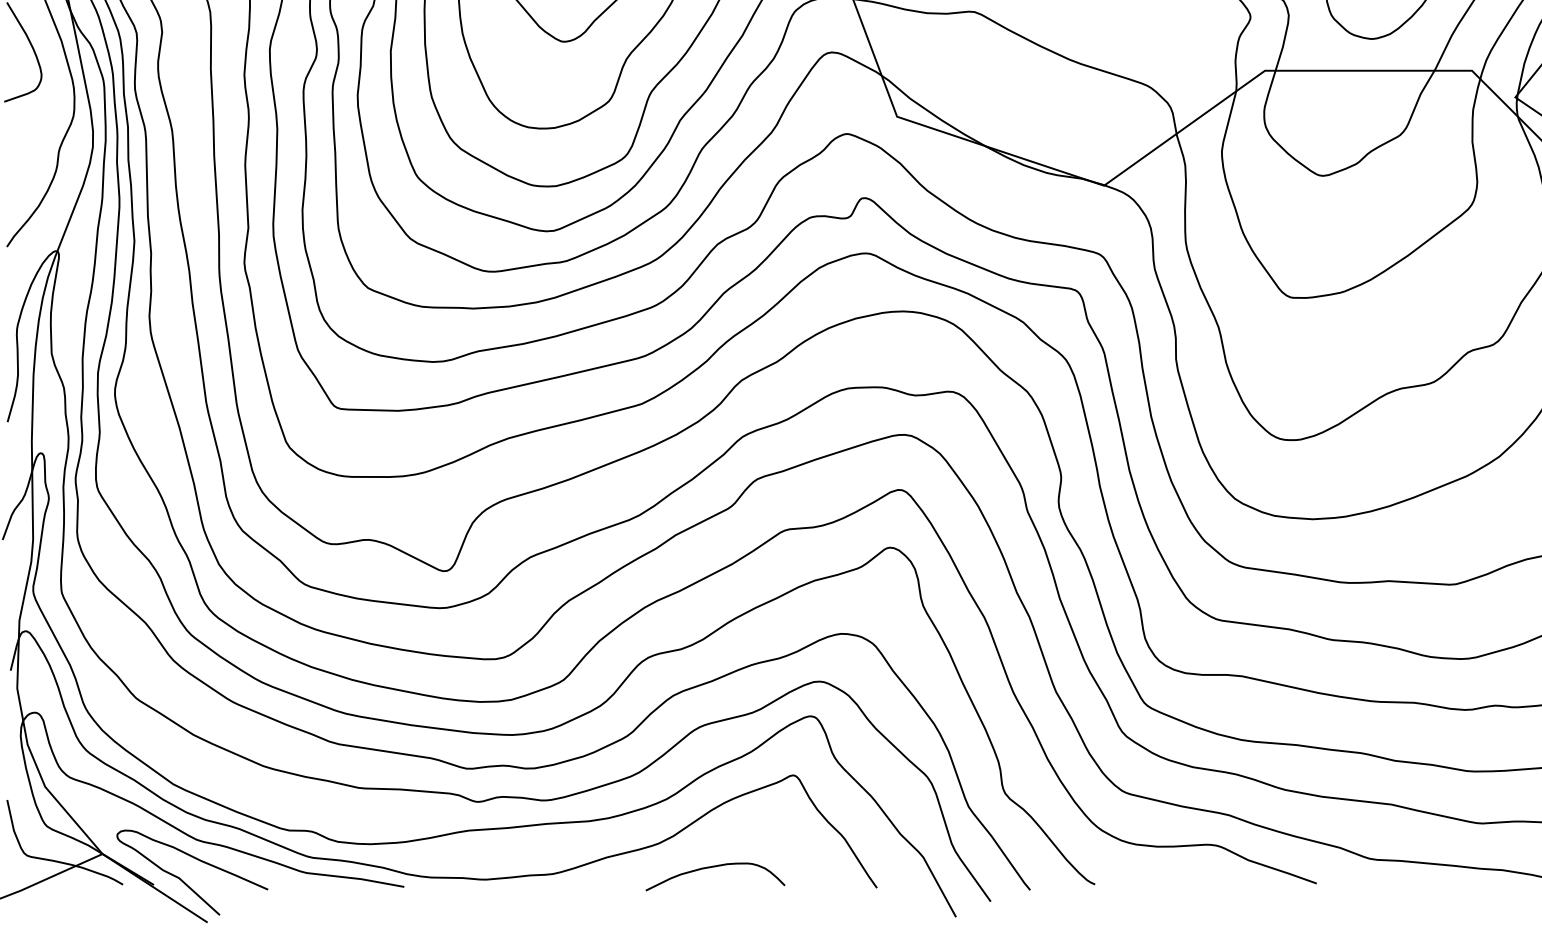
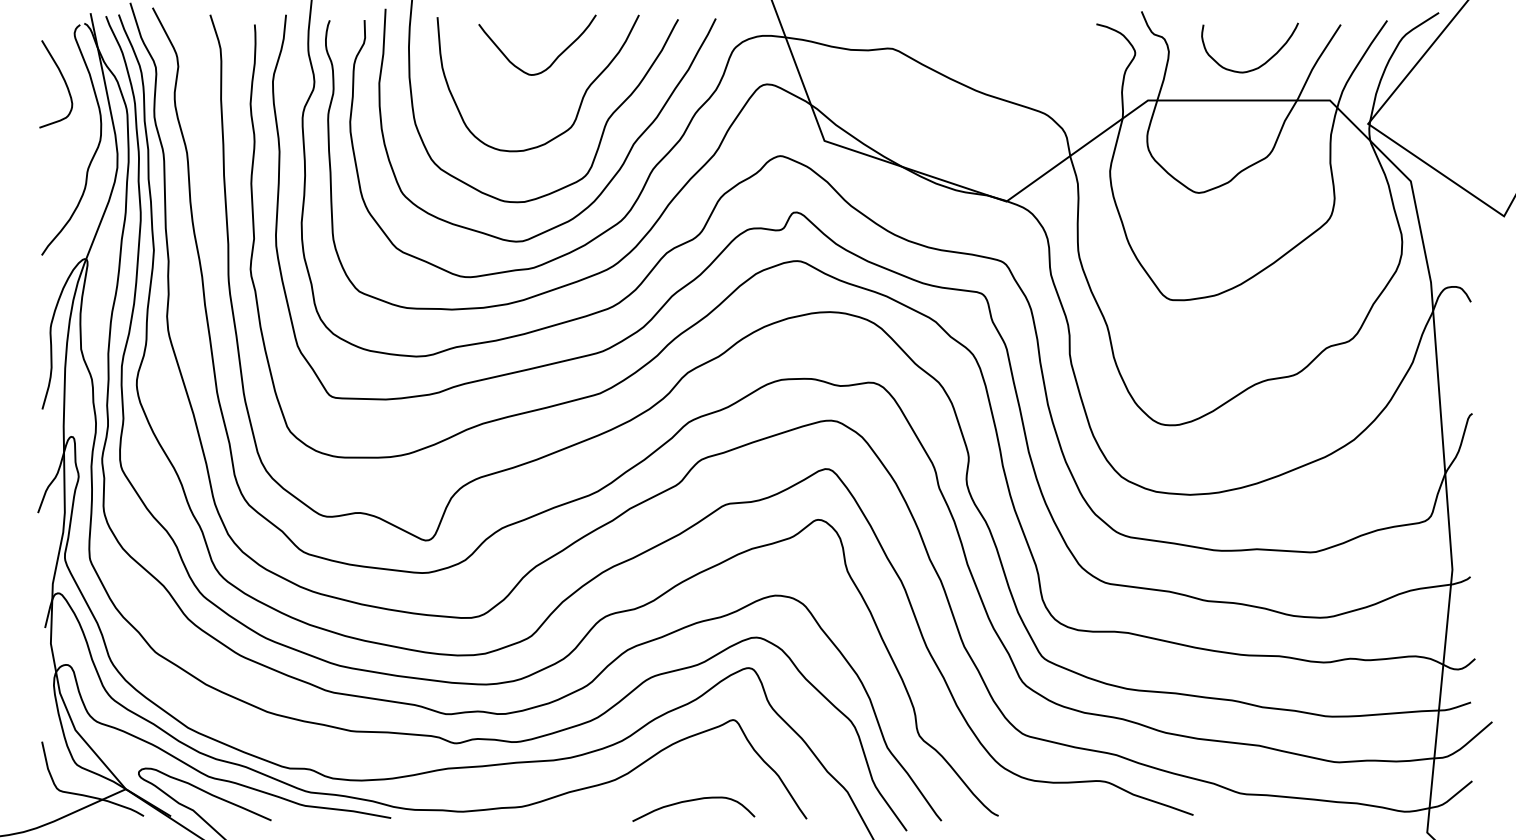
curve: (713, 868) -> (692, 801), moved

